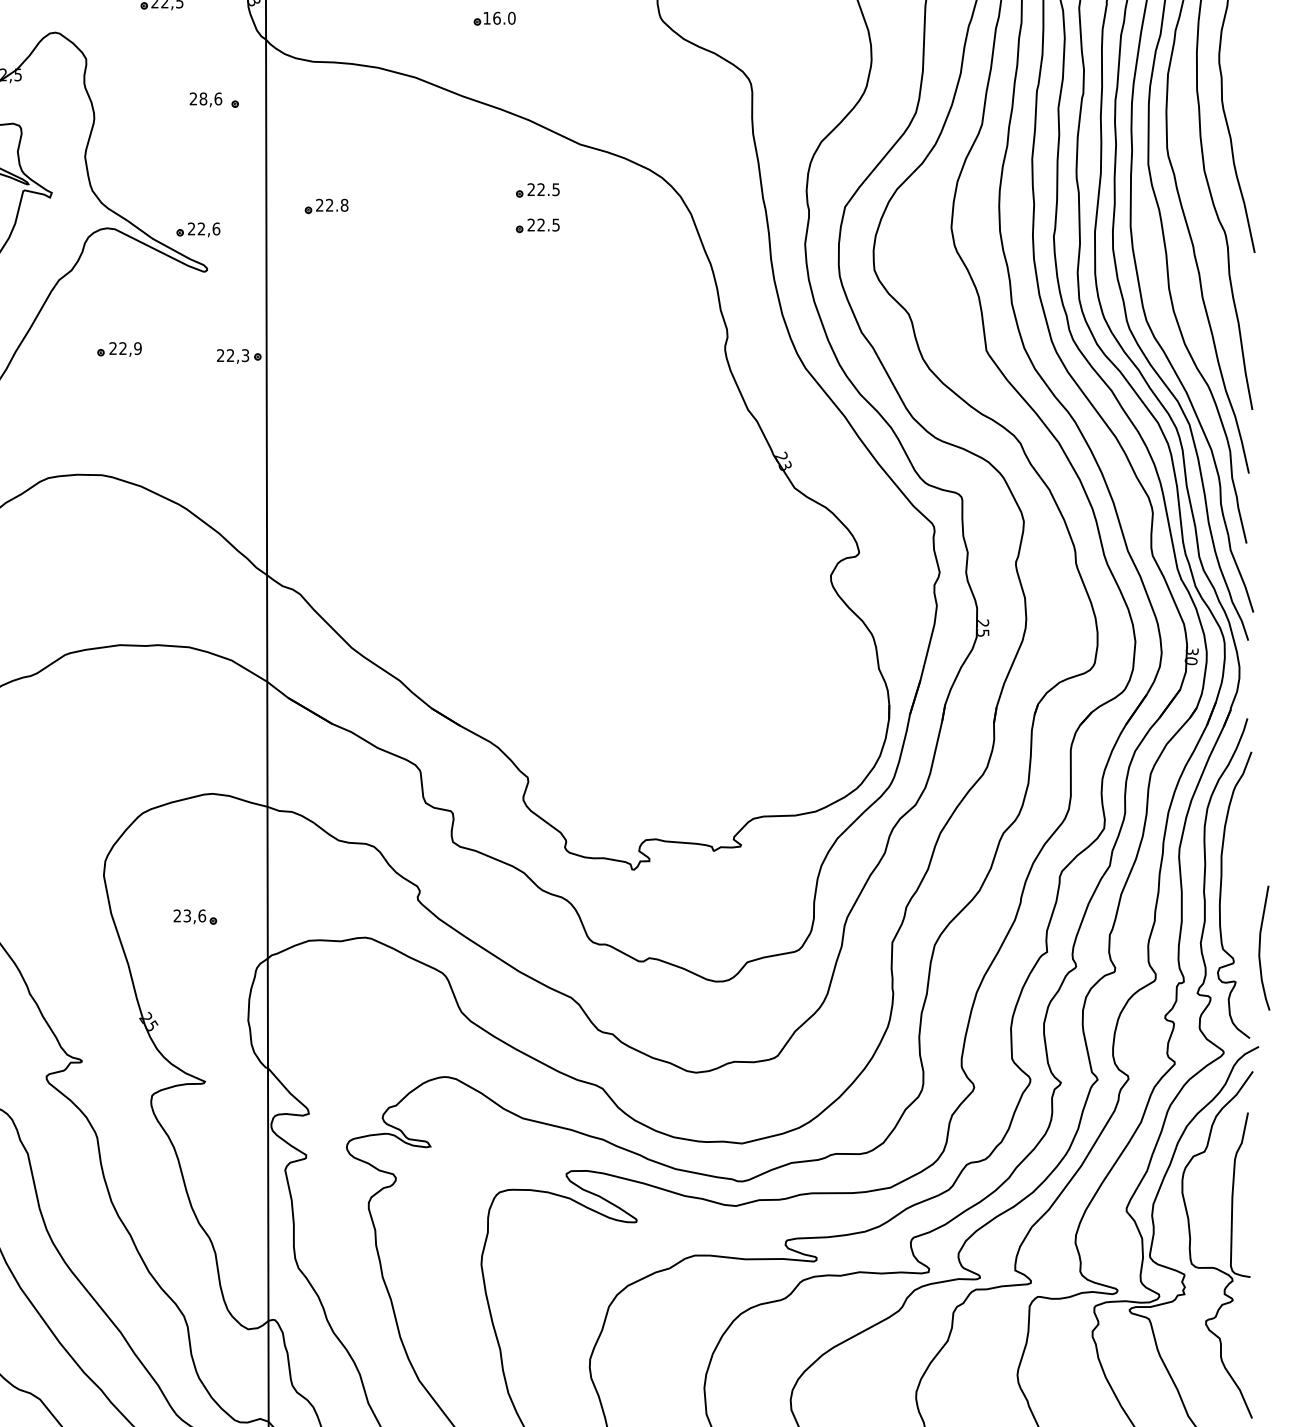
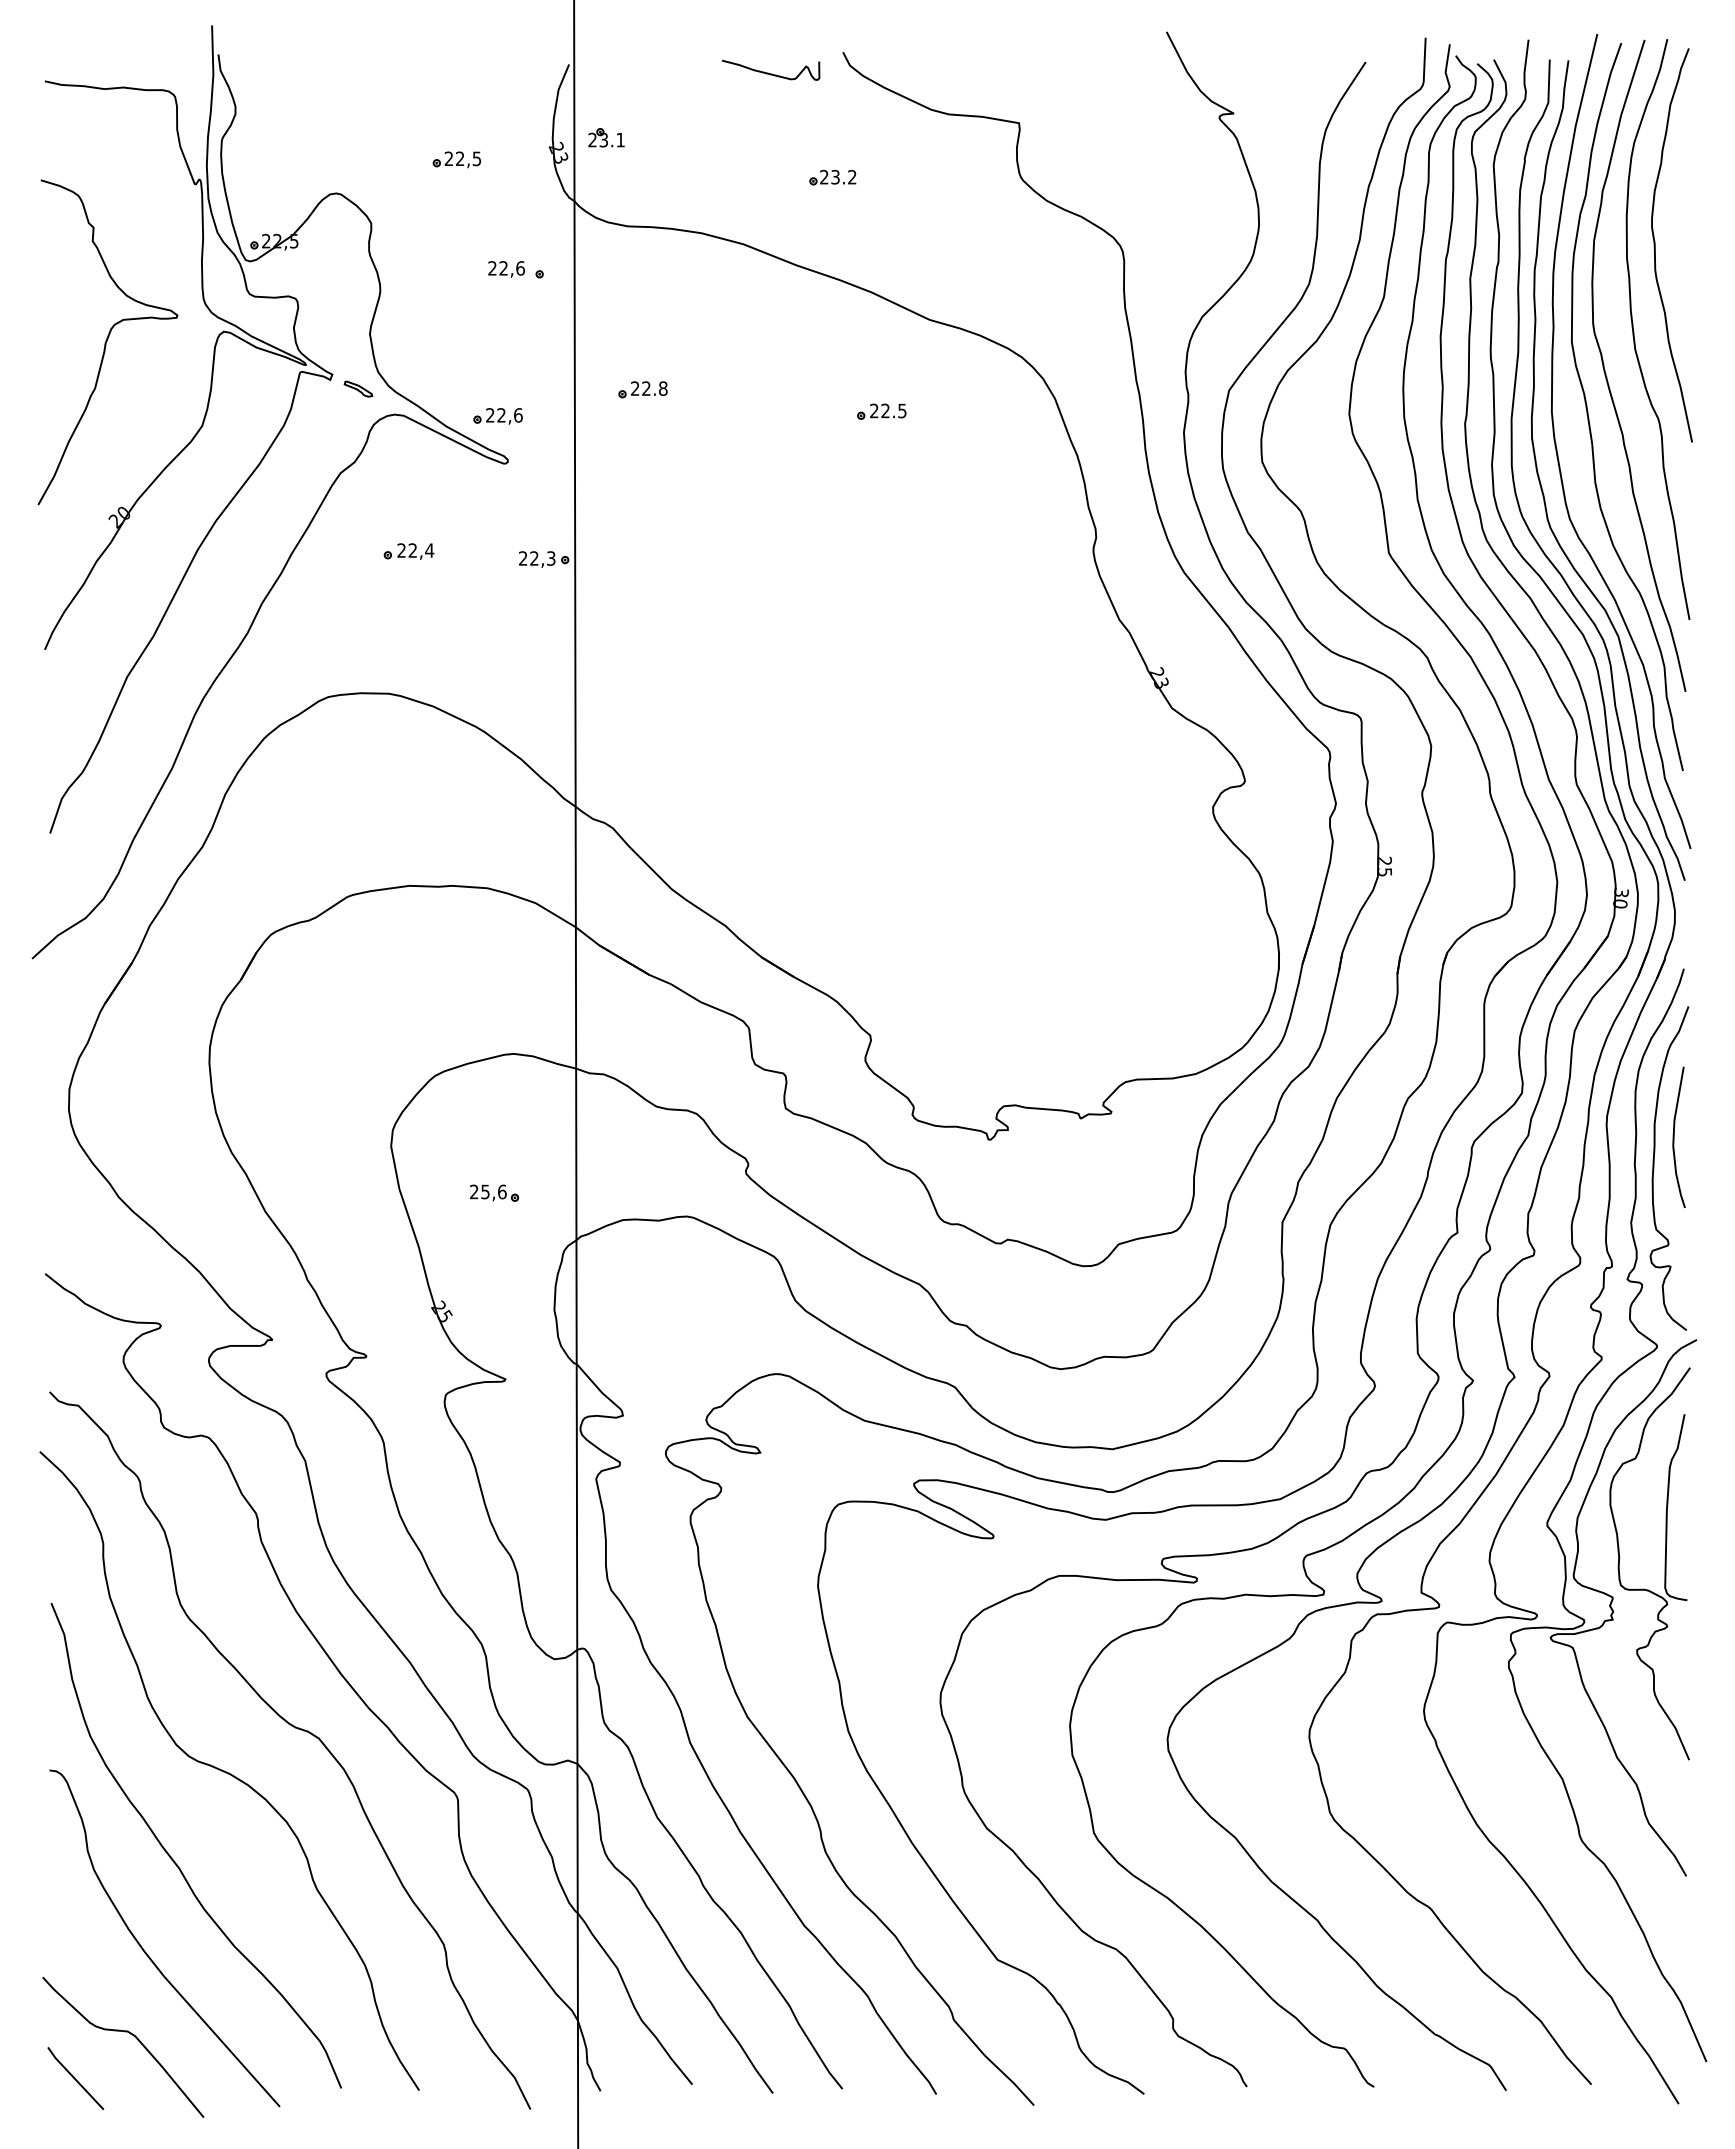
text: (499, 17) -> (838, 176), 16.0 -> 23.2
text: (203, 99) -> (503, 268), 28,6 -> 22,6
part: (537, 190) -> (881, 371), removed
part: (74, 205) -> (358, 388), added
text: (137, 348) -> (429, 550), 22,9 -> 22,4
text: (187, 915) -> (485, 1191), 23,6 -> 25,6
curve: (1260, 948) -> (1674, 1137), moved

